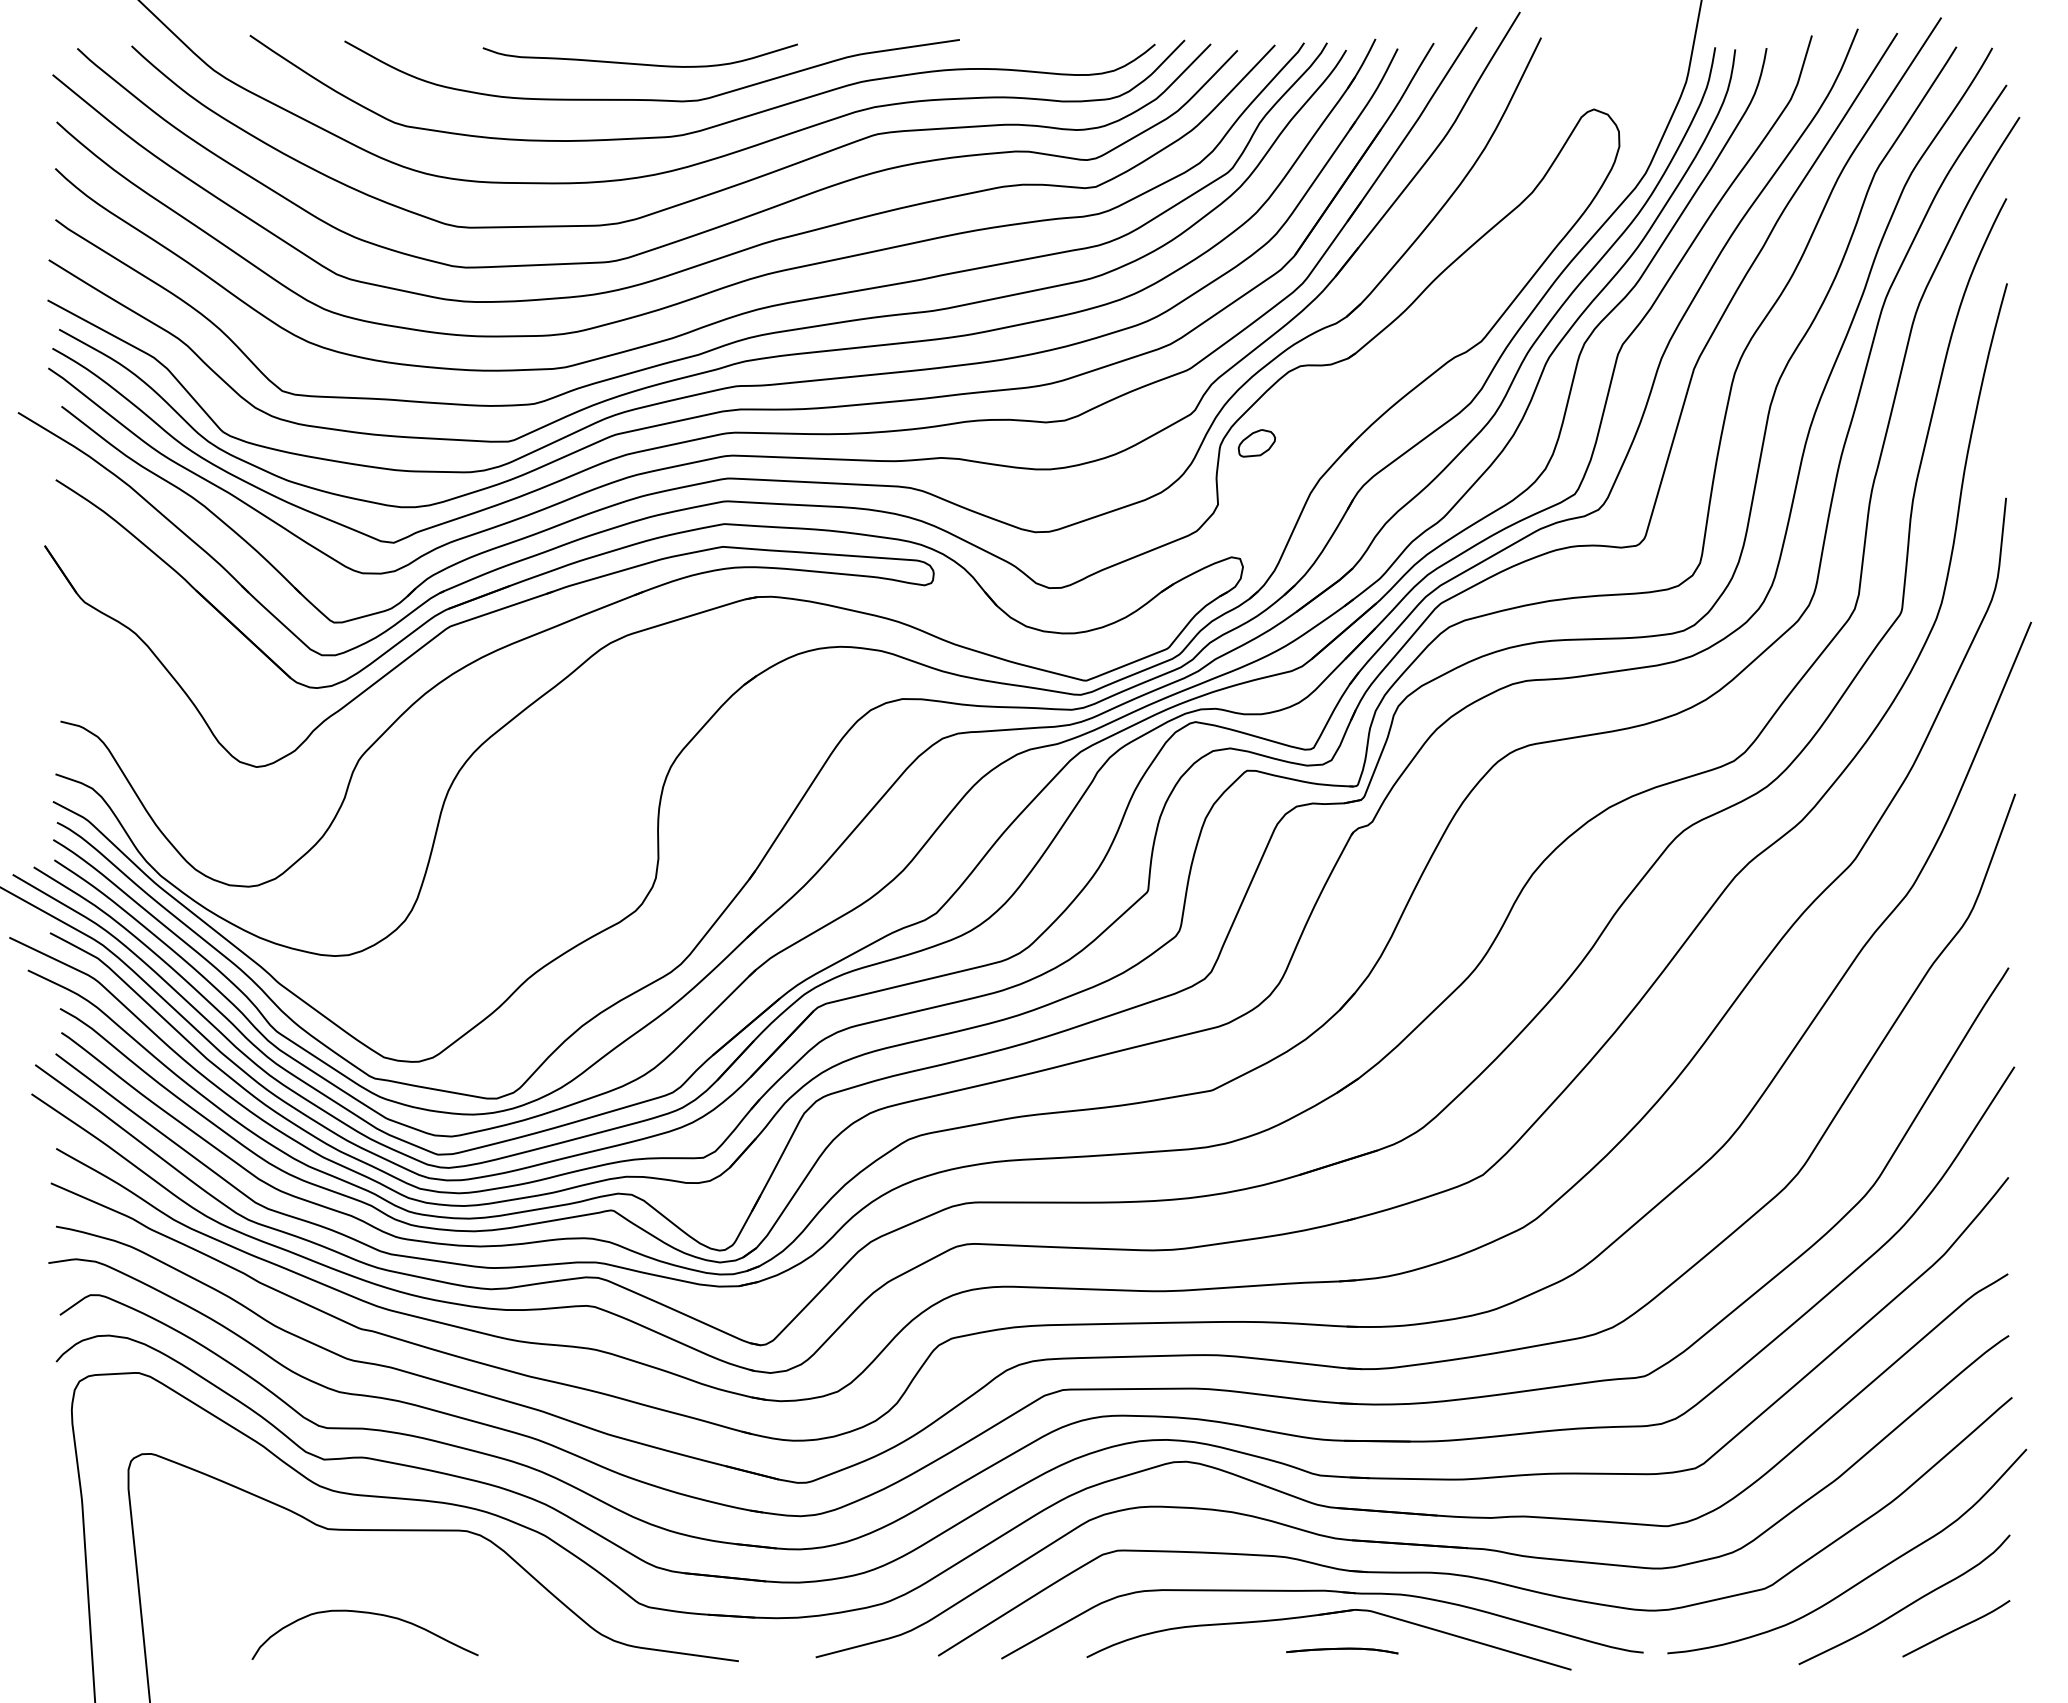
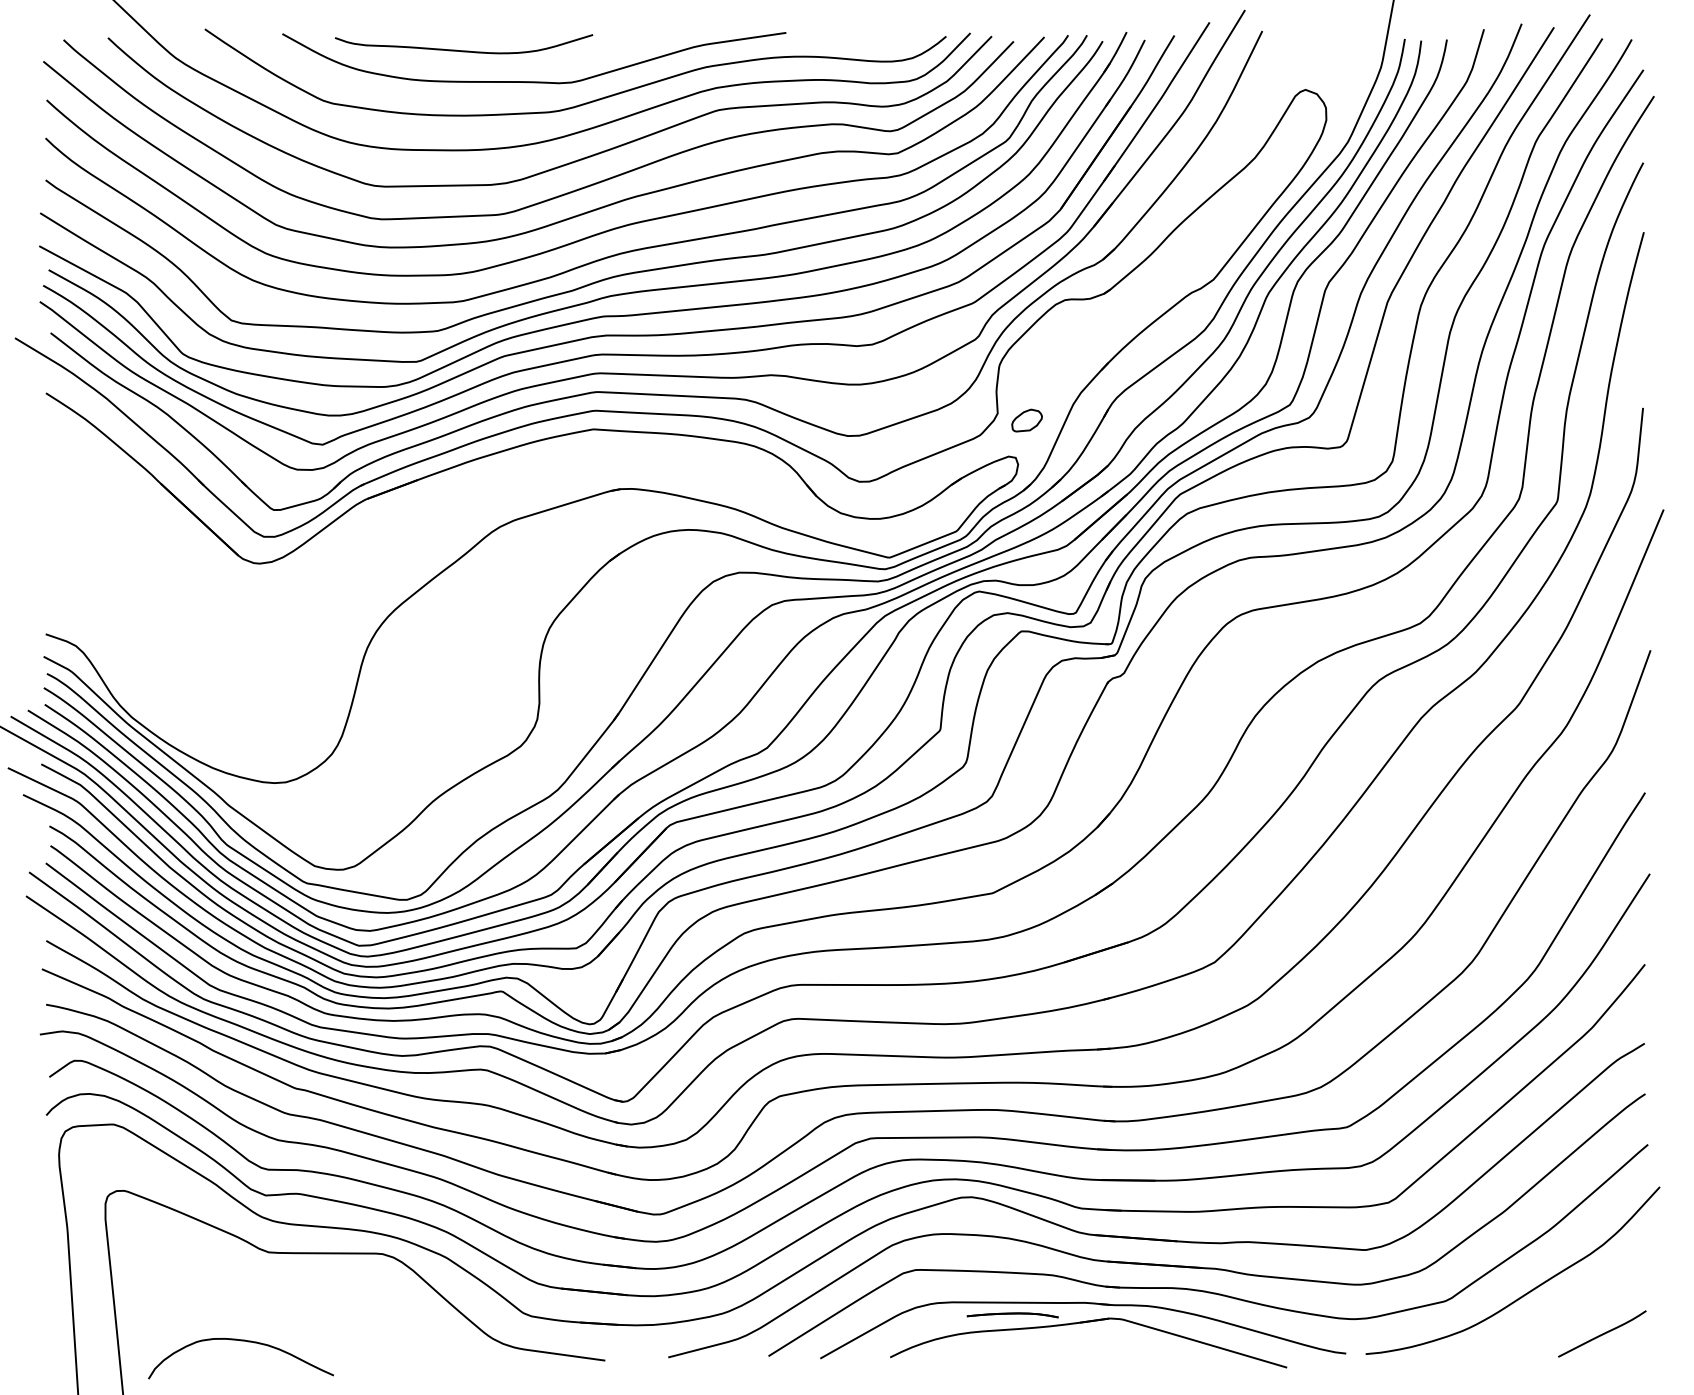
curve: (639, 63) -> (463, 50), moved
part: (1256, 443) -> (1026, 420), moved
part: (459, 671) -> (376, 550), removed
curve: (1906, 1605) -> (1561, 1314), removed
curve: (364, 1613) -> (240, 1341), moved
part: (1342, 1650) -> (1012, 1314), moved

